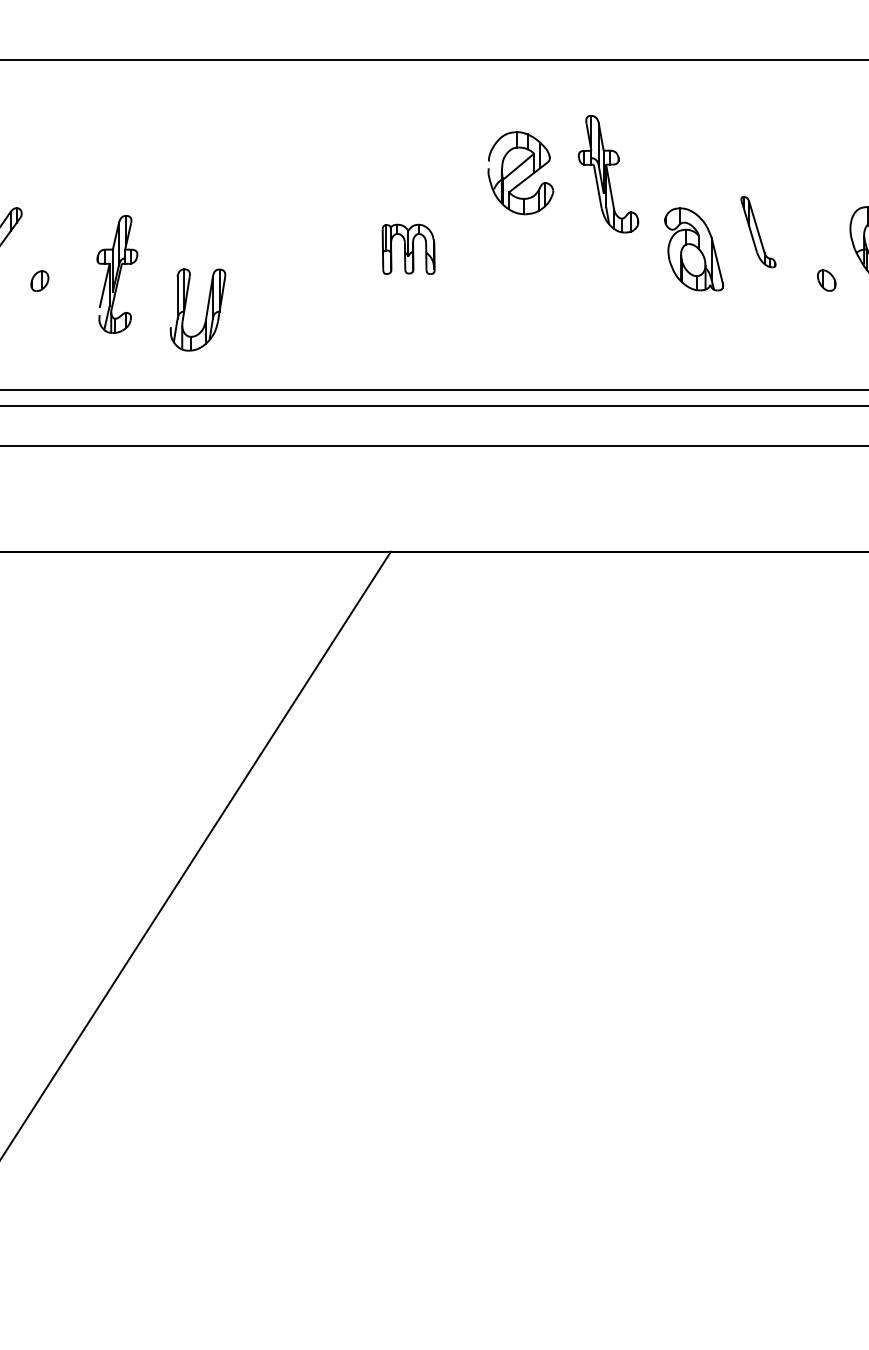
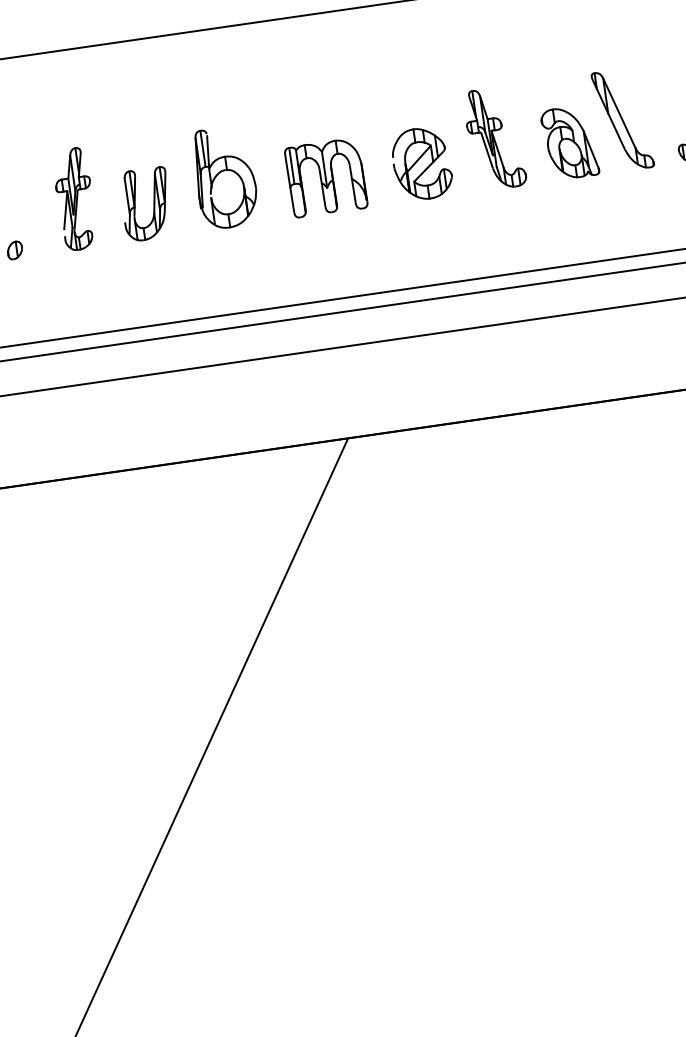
part: (520, 173) -> (421, 164), moved
part: (608, 174) -> (494, 138), moved
part: (758, 231) -> (622, 119), size x1.67
part: (293, 232) -> (225, 177), added
part: (408, 249) -> (325, 178), size x1.67
part: (117, 274) -> (75, 199), moved
part: (206, 309) -> (153, 202), moved

